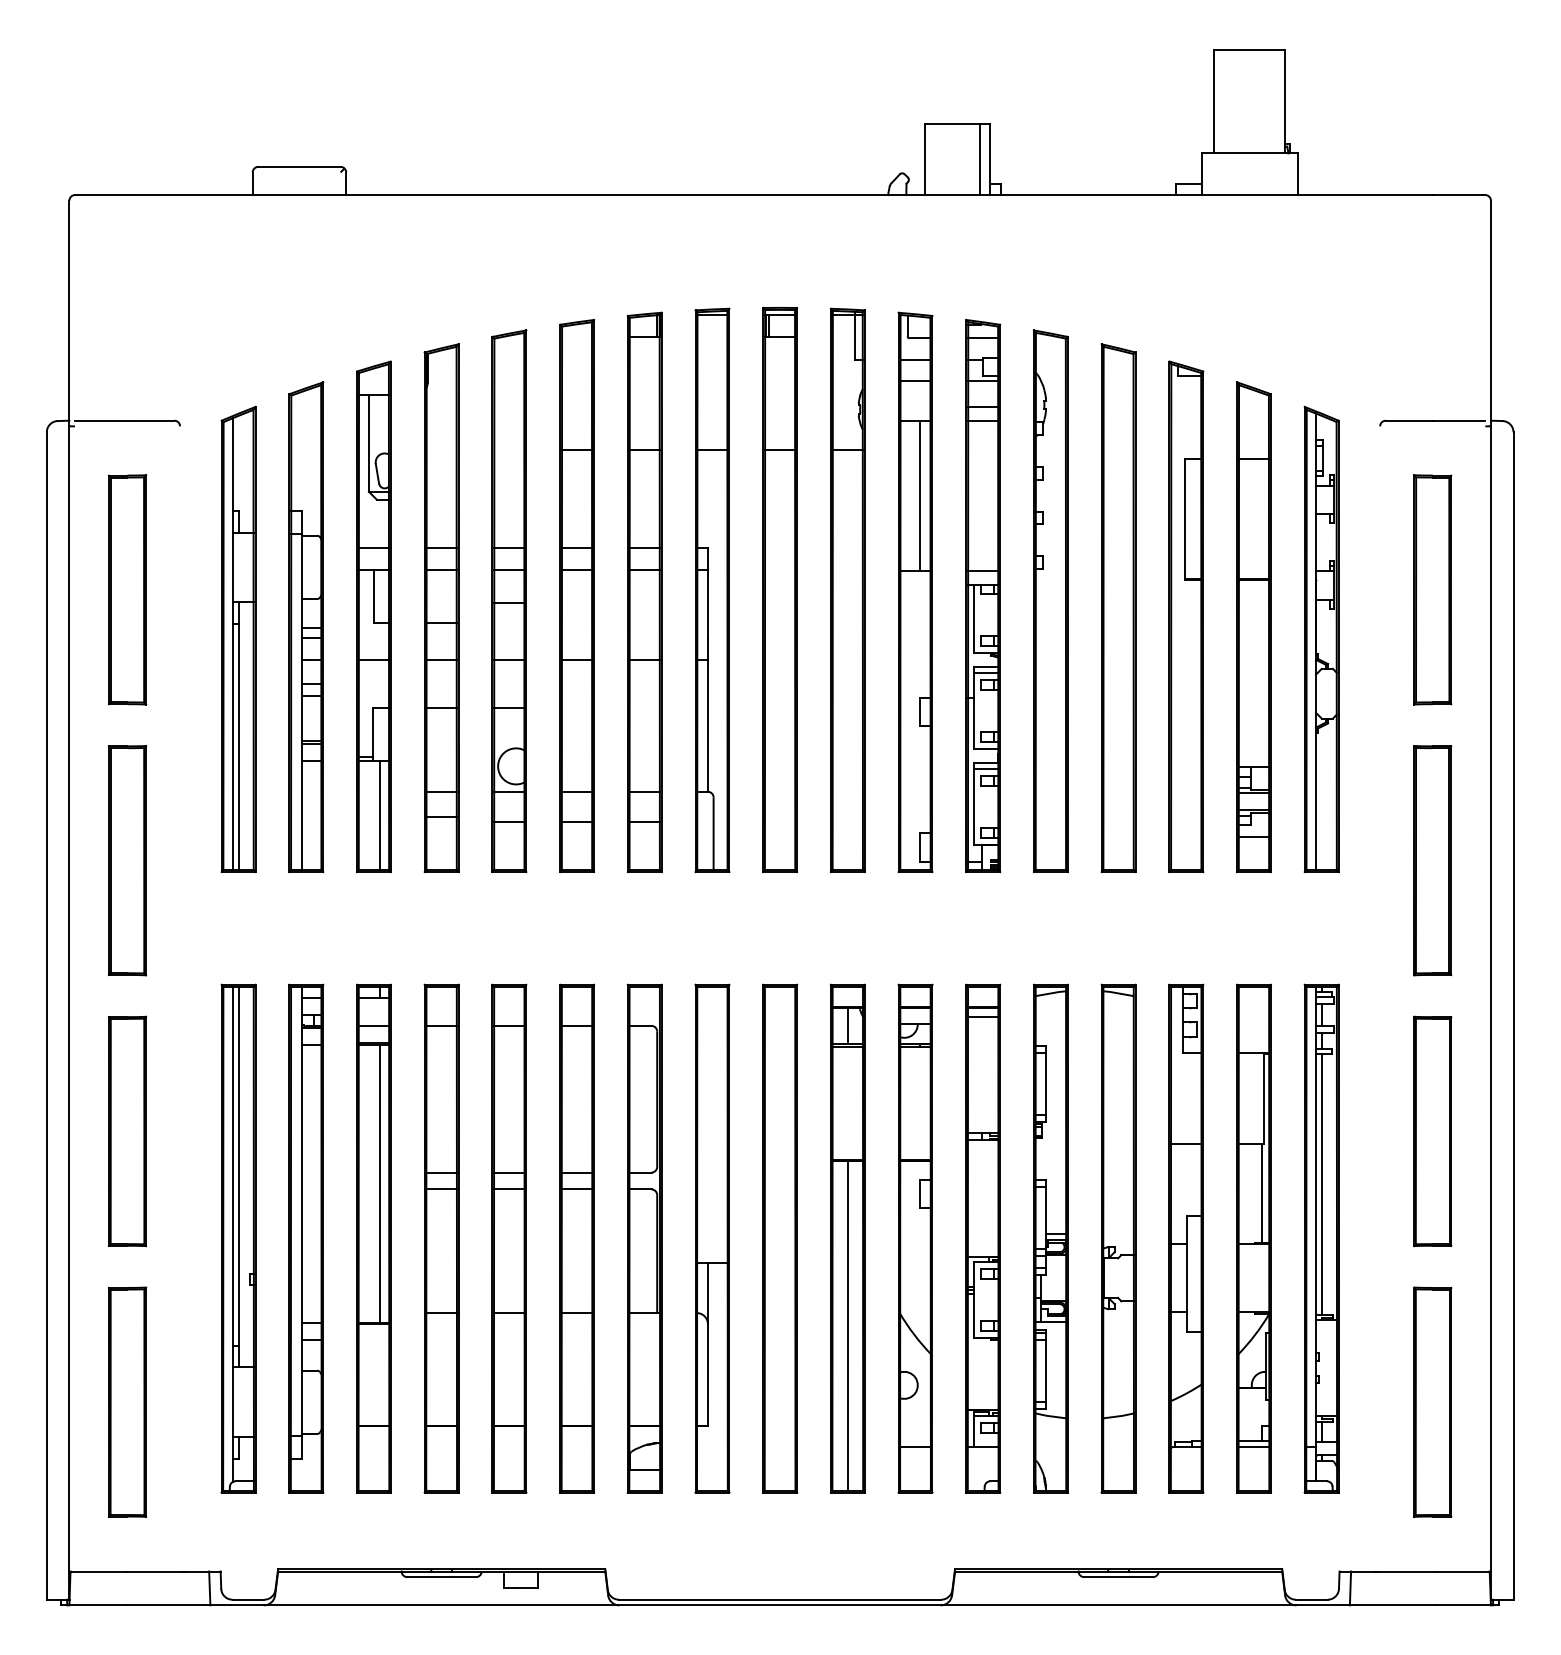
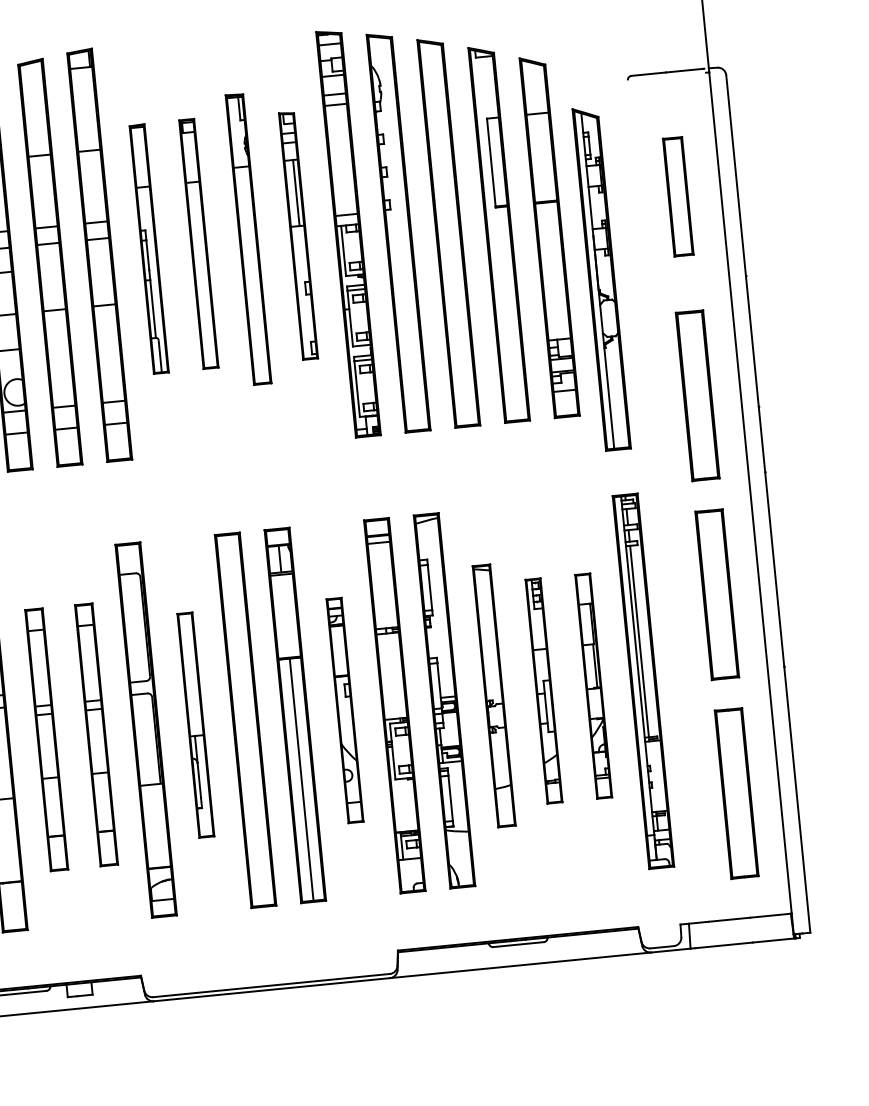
part: (1432, 589) -> (678, 196), size x0.7
part: (712, 590) -> (149, 249), size x0.6
part: (779, 590) -> (198, 244), size x0.6
part: (847, 590) -> (248, 239), size x0.7
part: (915, 592) -> (298, 235), size x0.6
part: (1321, 639) -> (601, 278), moved
part: (509, 1238) -> (46, 739), size x0.7
part: (577, 1238) -> (96, 734), size x0.7
part: (712, 1238) -> (195, 725), size x0.6
part: (915, 1238) -> (345, 710), size x0.6
part: (1118, 1238) -> (494, 695), size x0.7
part: (1186, 1238) -> (544, 690), size x0.6
part: (1253, 1238) -> (593, 686), size x0.6

